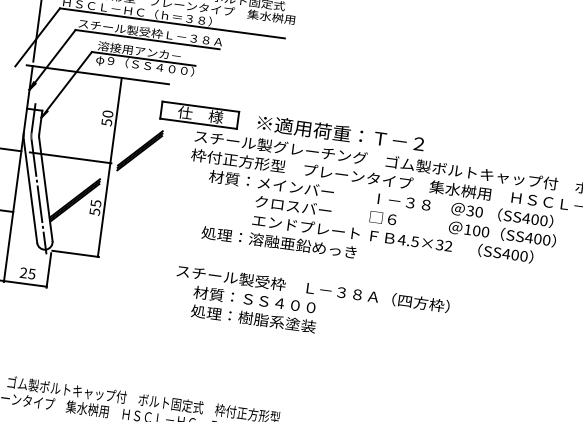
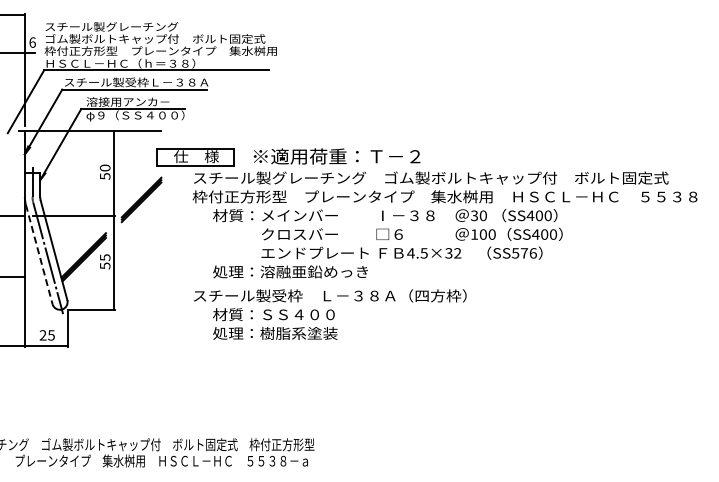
line: (30, 191) -> (39, 254), solid -> dashed
text: (514, 255) -> (523, 253), SS400 -> SS576
text: (311, 307) -> (330, 314), moved

